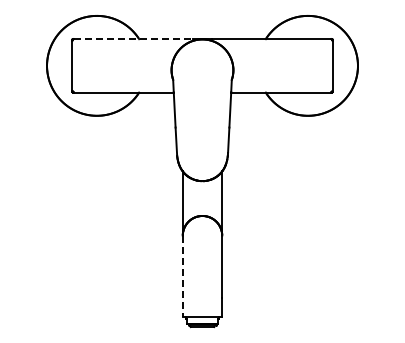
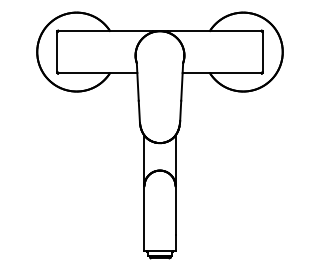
line: (133, 39) -> (105, 31), dashed -> solid
line: (182, 276) -> (144, 218), dashed -> solid

